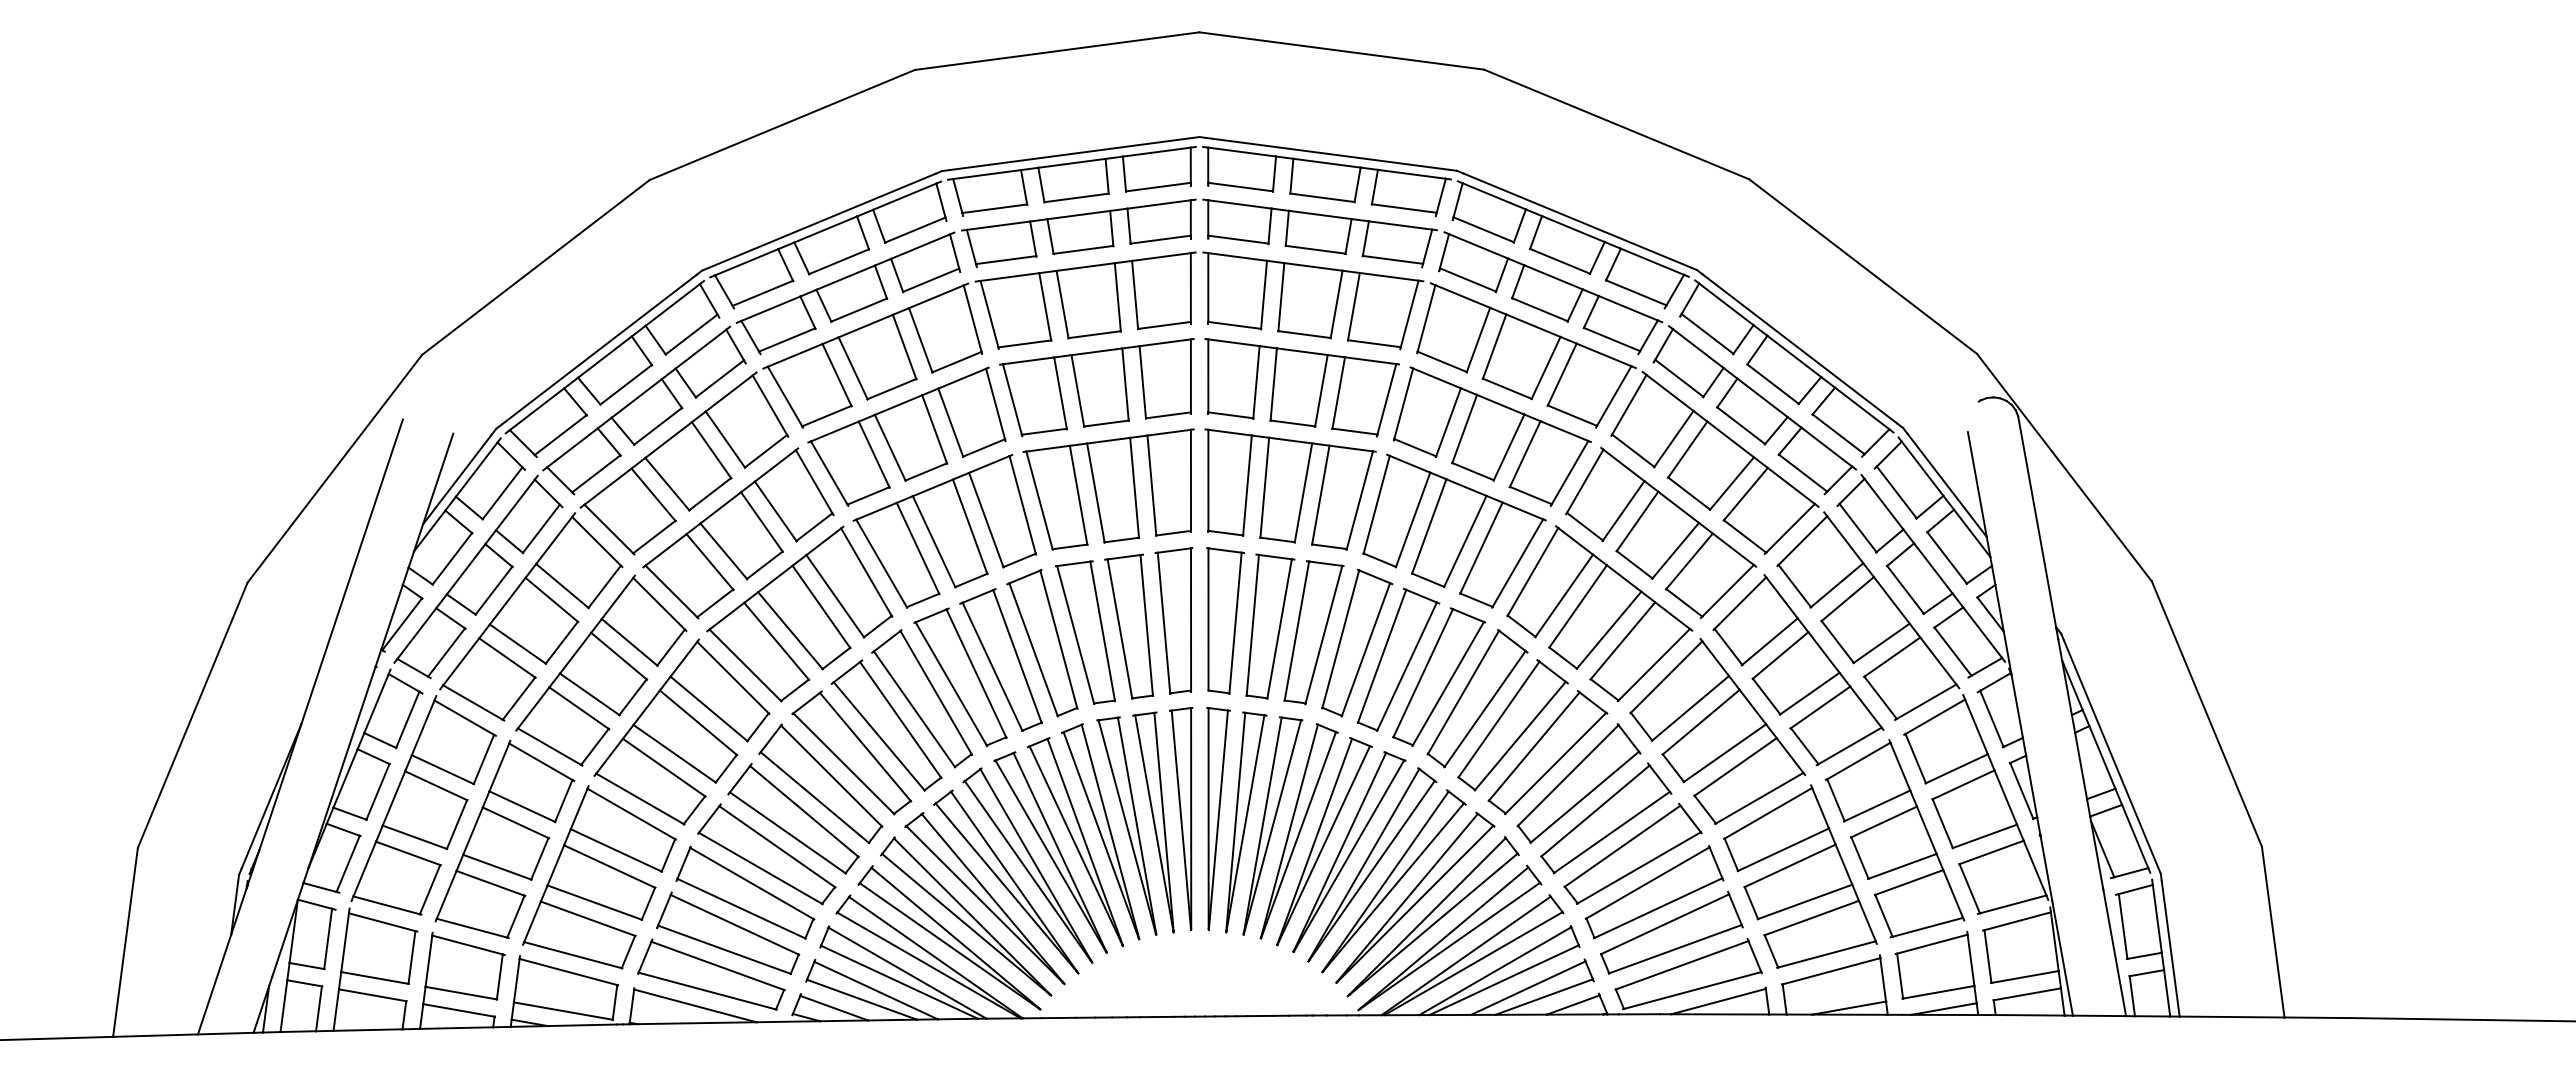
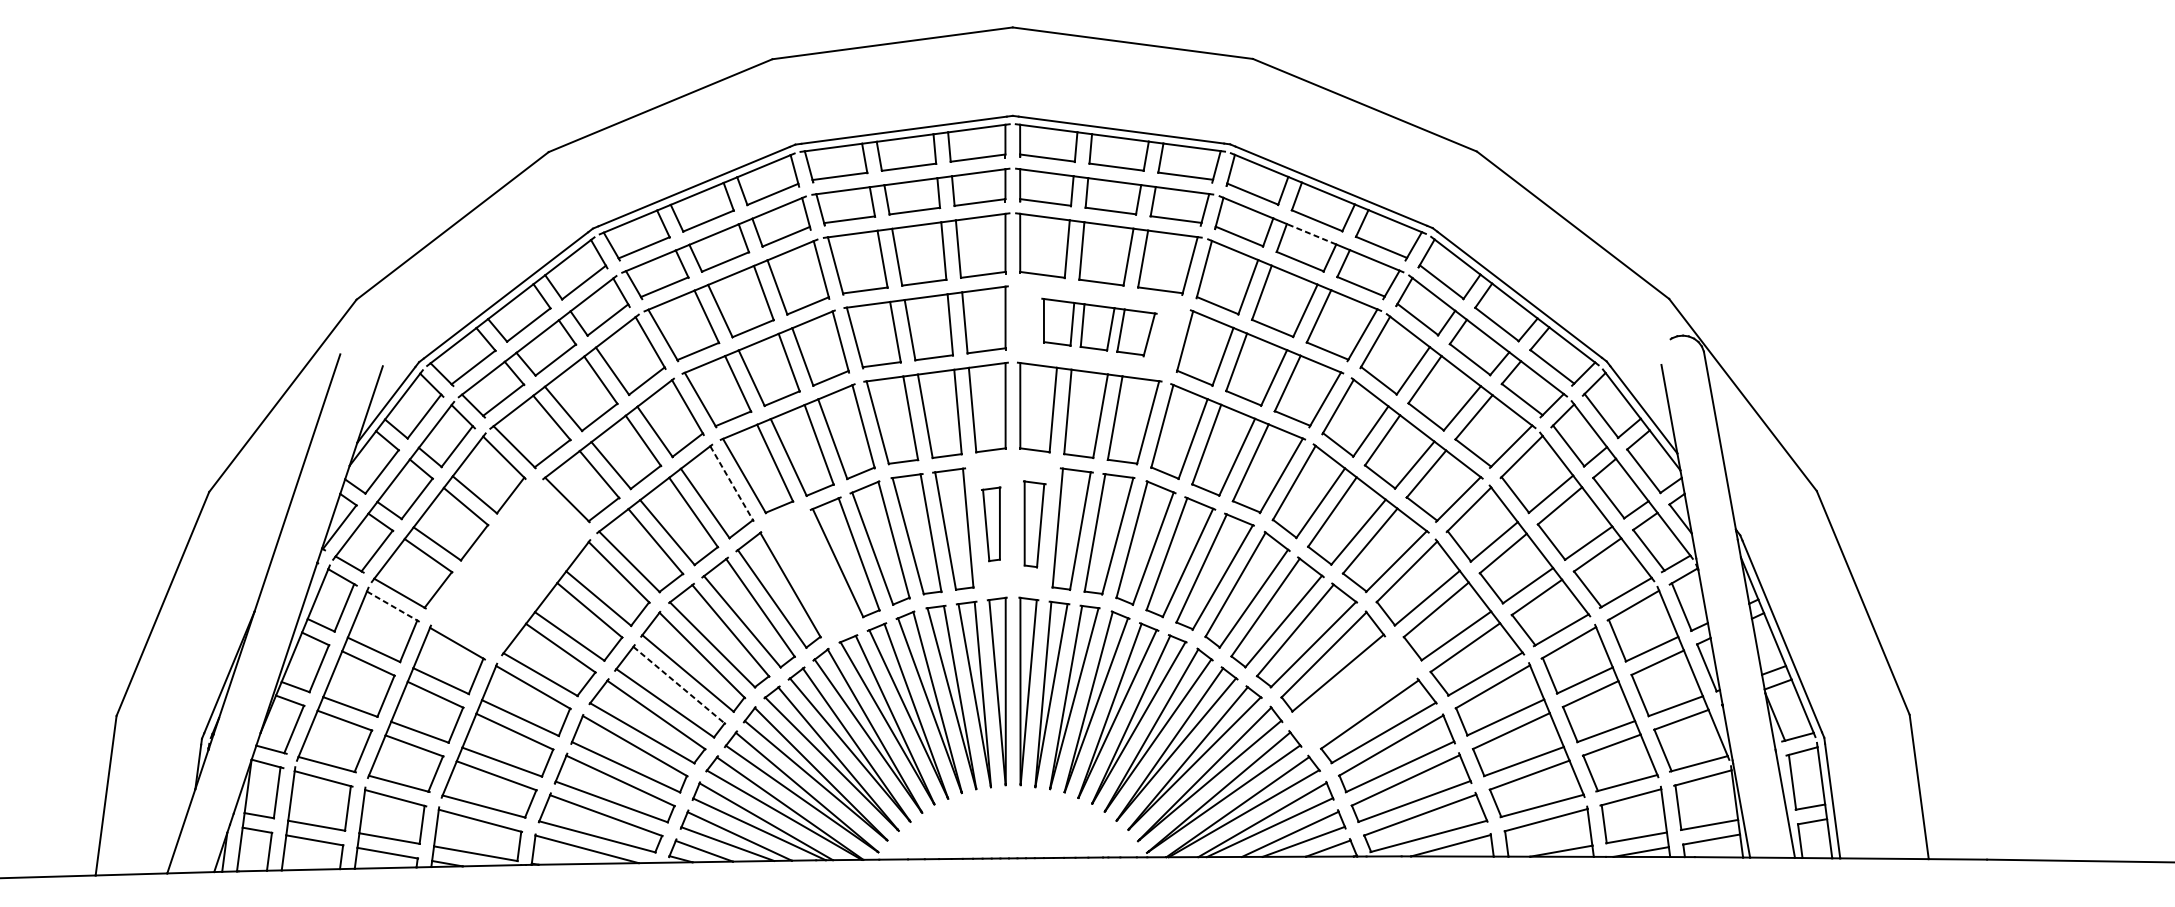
line: (1553, 277) -> (1311, 234), solid -> dashed
part: (1301, 387) -> (1098, 327), size x0.7
line: (866, 572) -> (731, 483), solid -> dashed
part: (1173, 620) -> (990, 523), size x0.6
part: (1225, 620) -> (1034, 523), size x0.7
part: (601, 670) -> (507, 566), removed
part: (960, 676) -> (811, 571), removed
line: (464, 717) -> (392, 605), solid -> dashed
line: (804, 811) -> (679, 685), solid -> dashed
part: (1606, 818) -> (1356, 691), removed

